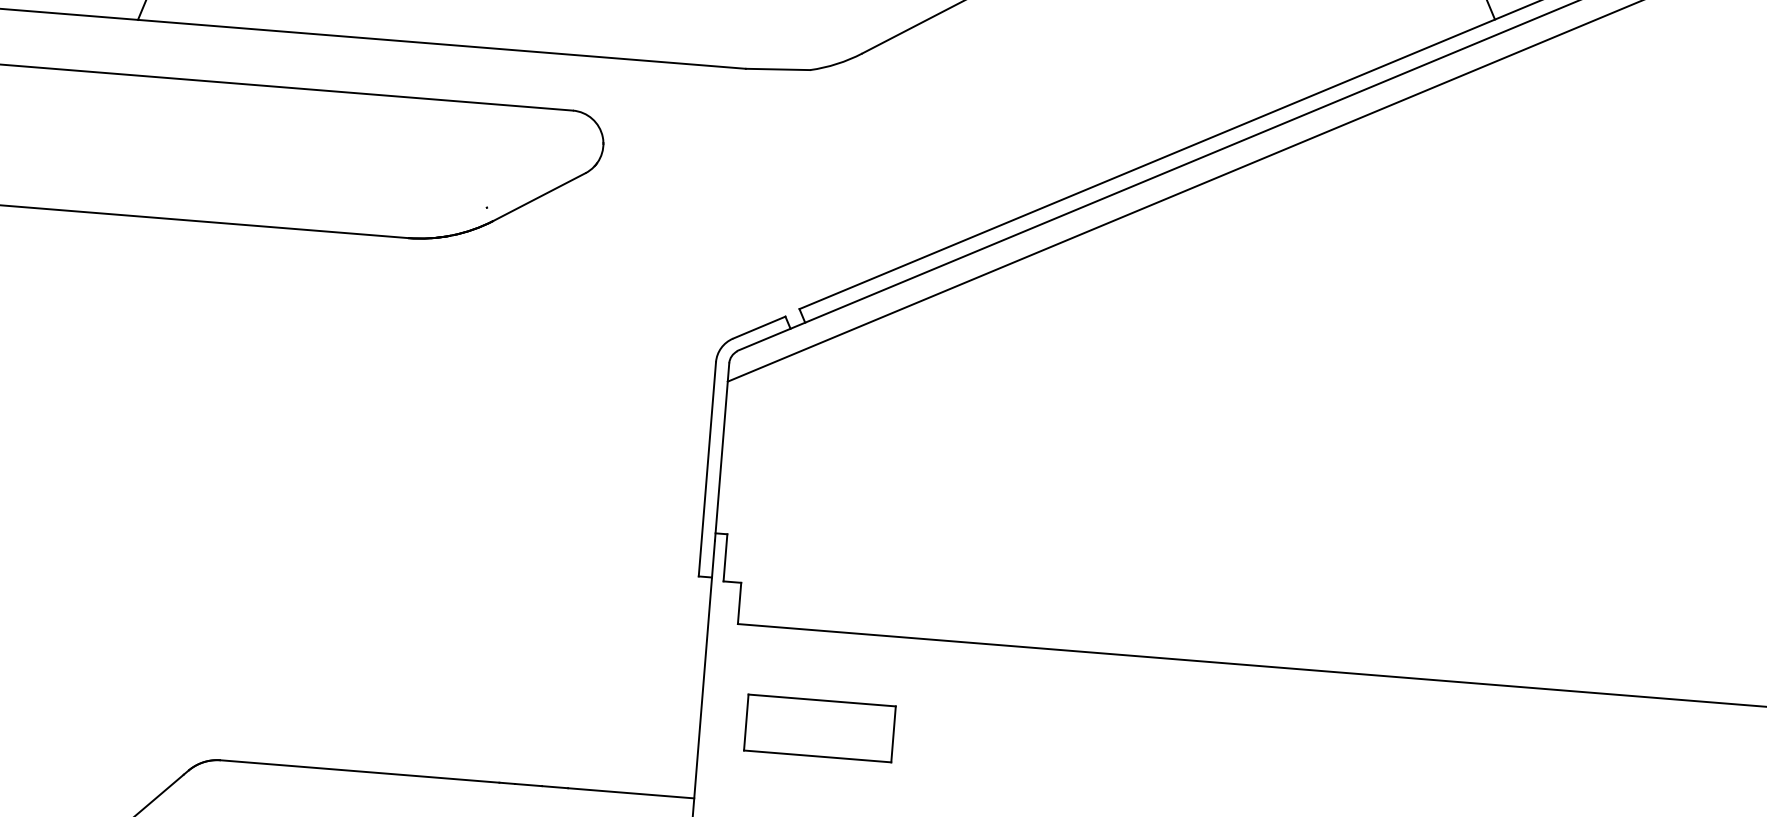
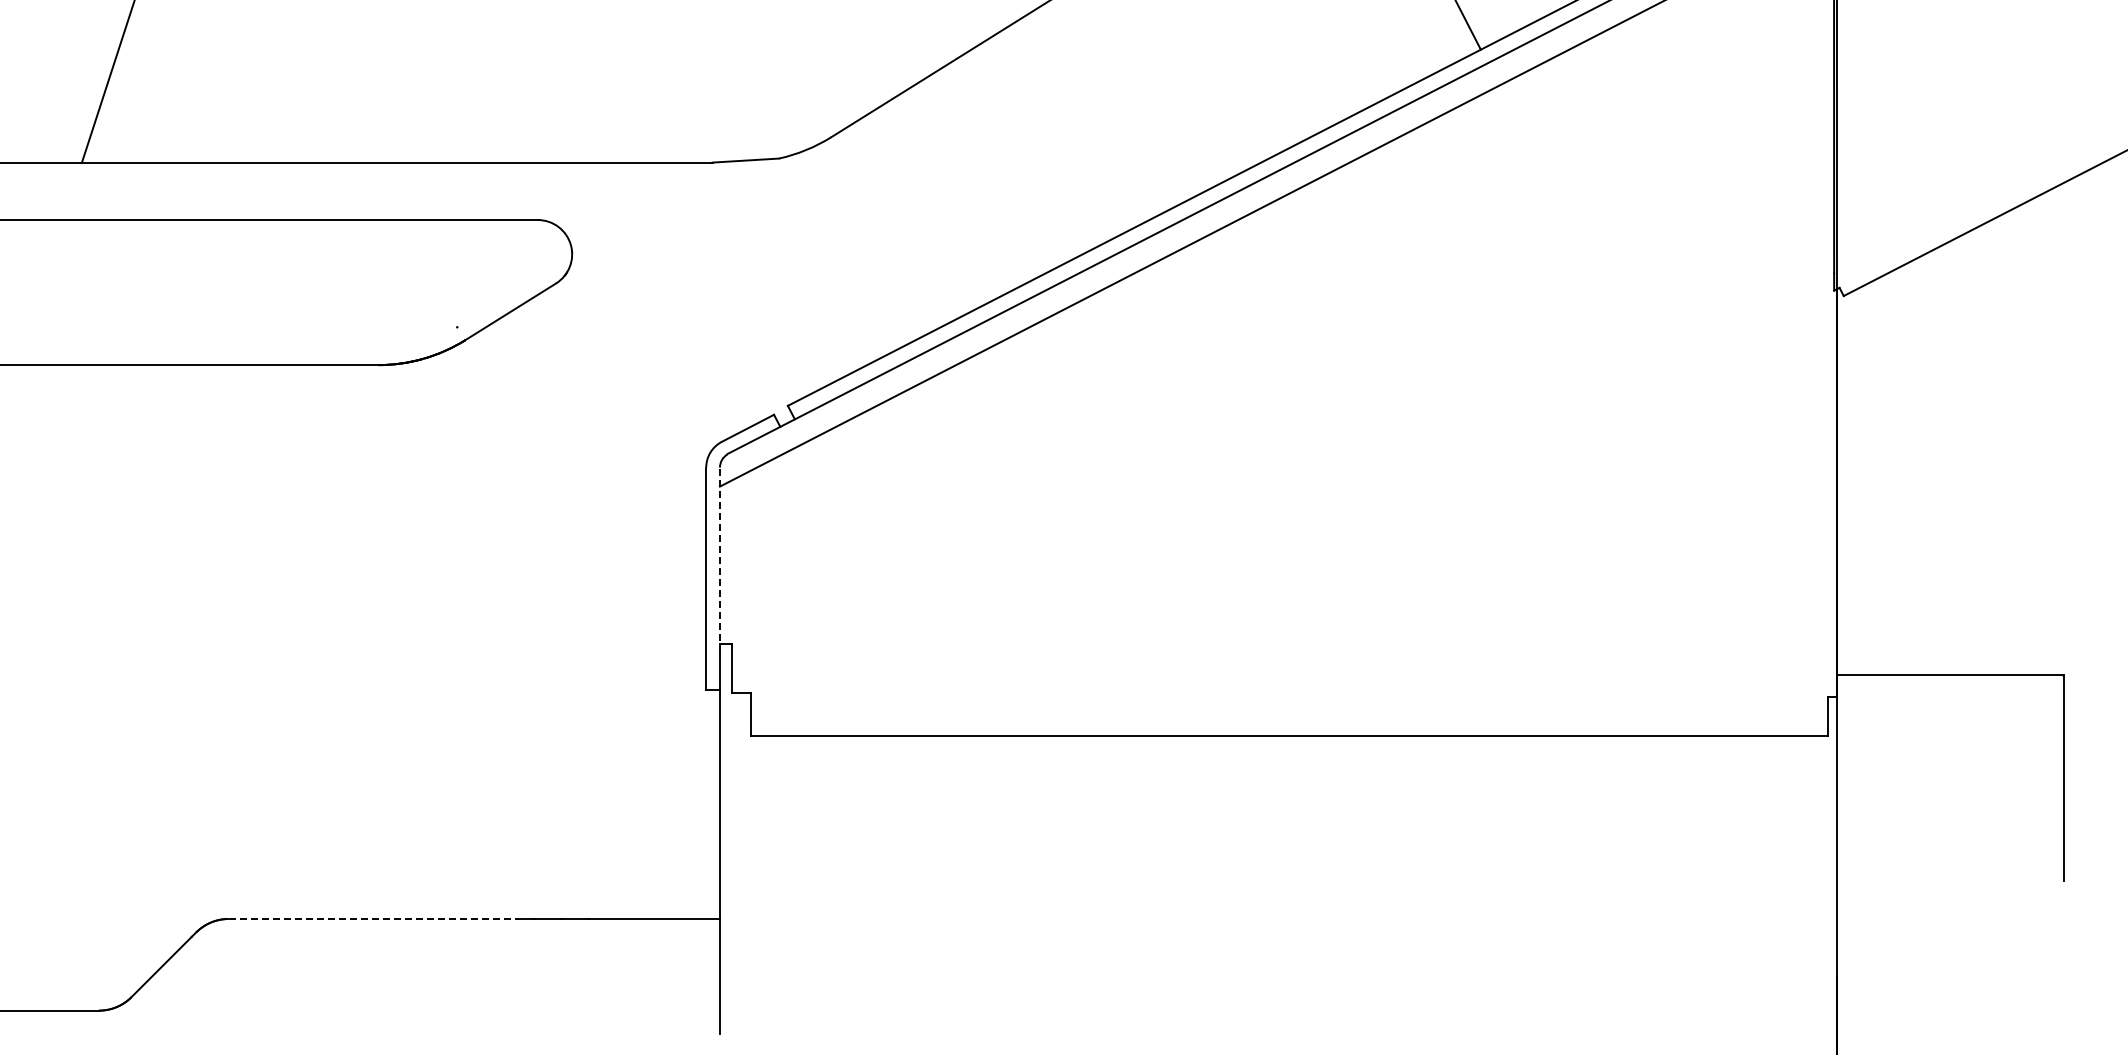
line: (721, 451) -> (719, 559), solid -> dashed
part: (819, 728) -> (843, 836), removed
line: (360, 771) -> (373, 918), solid -> dashed

